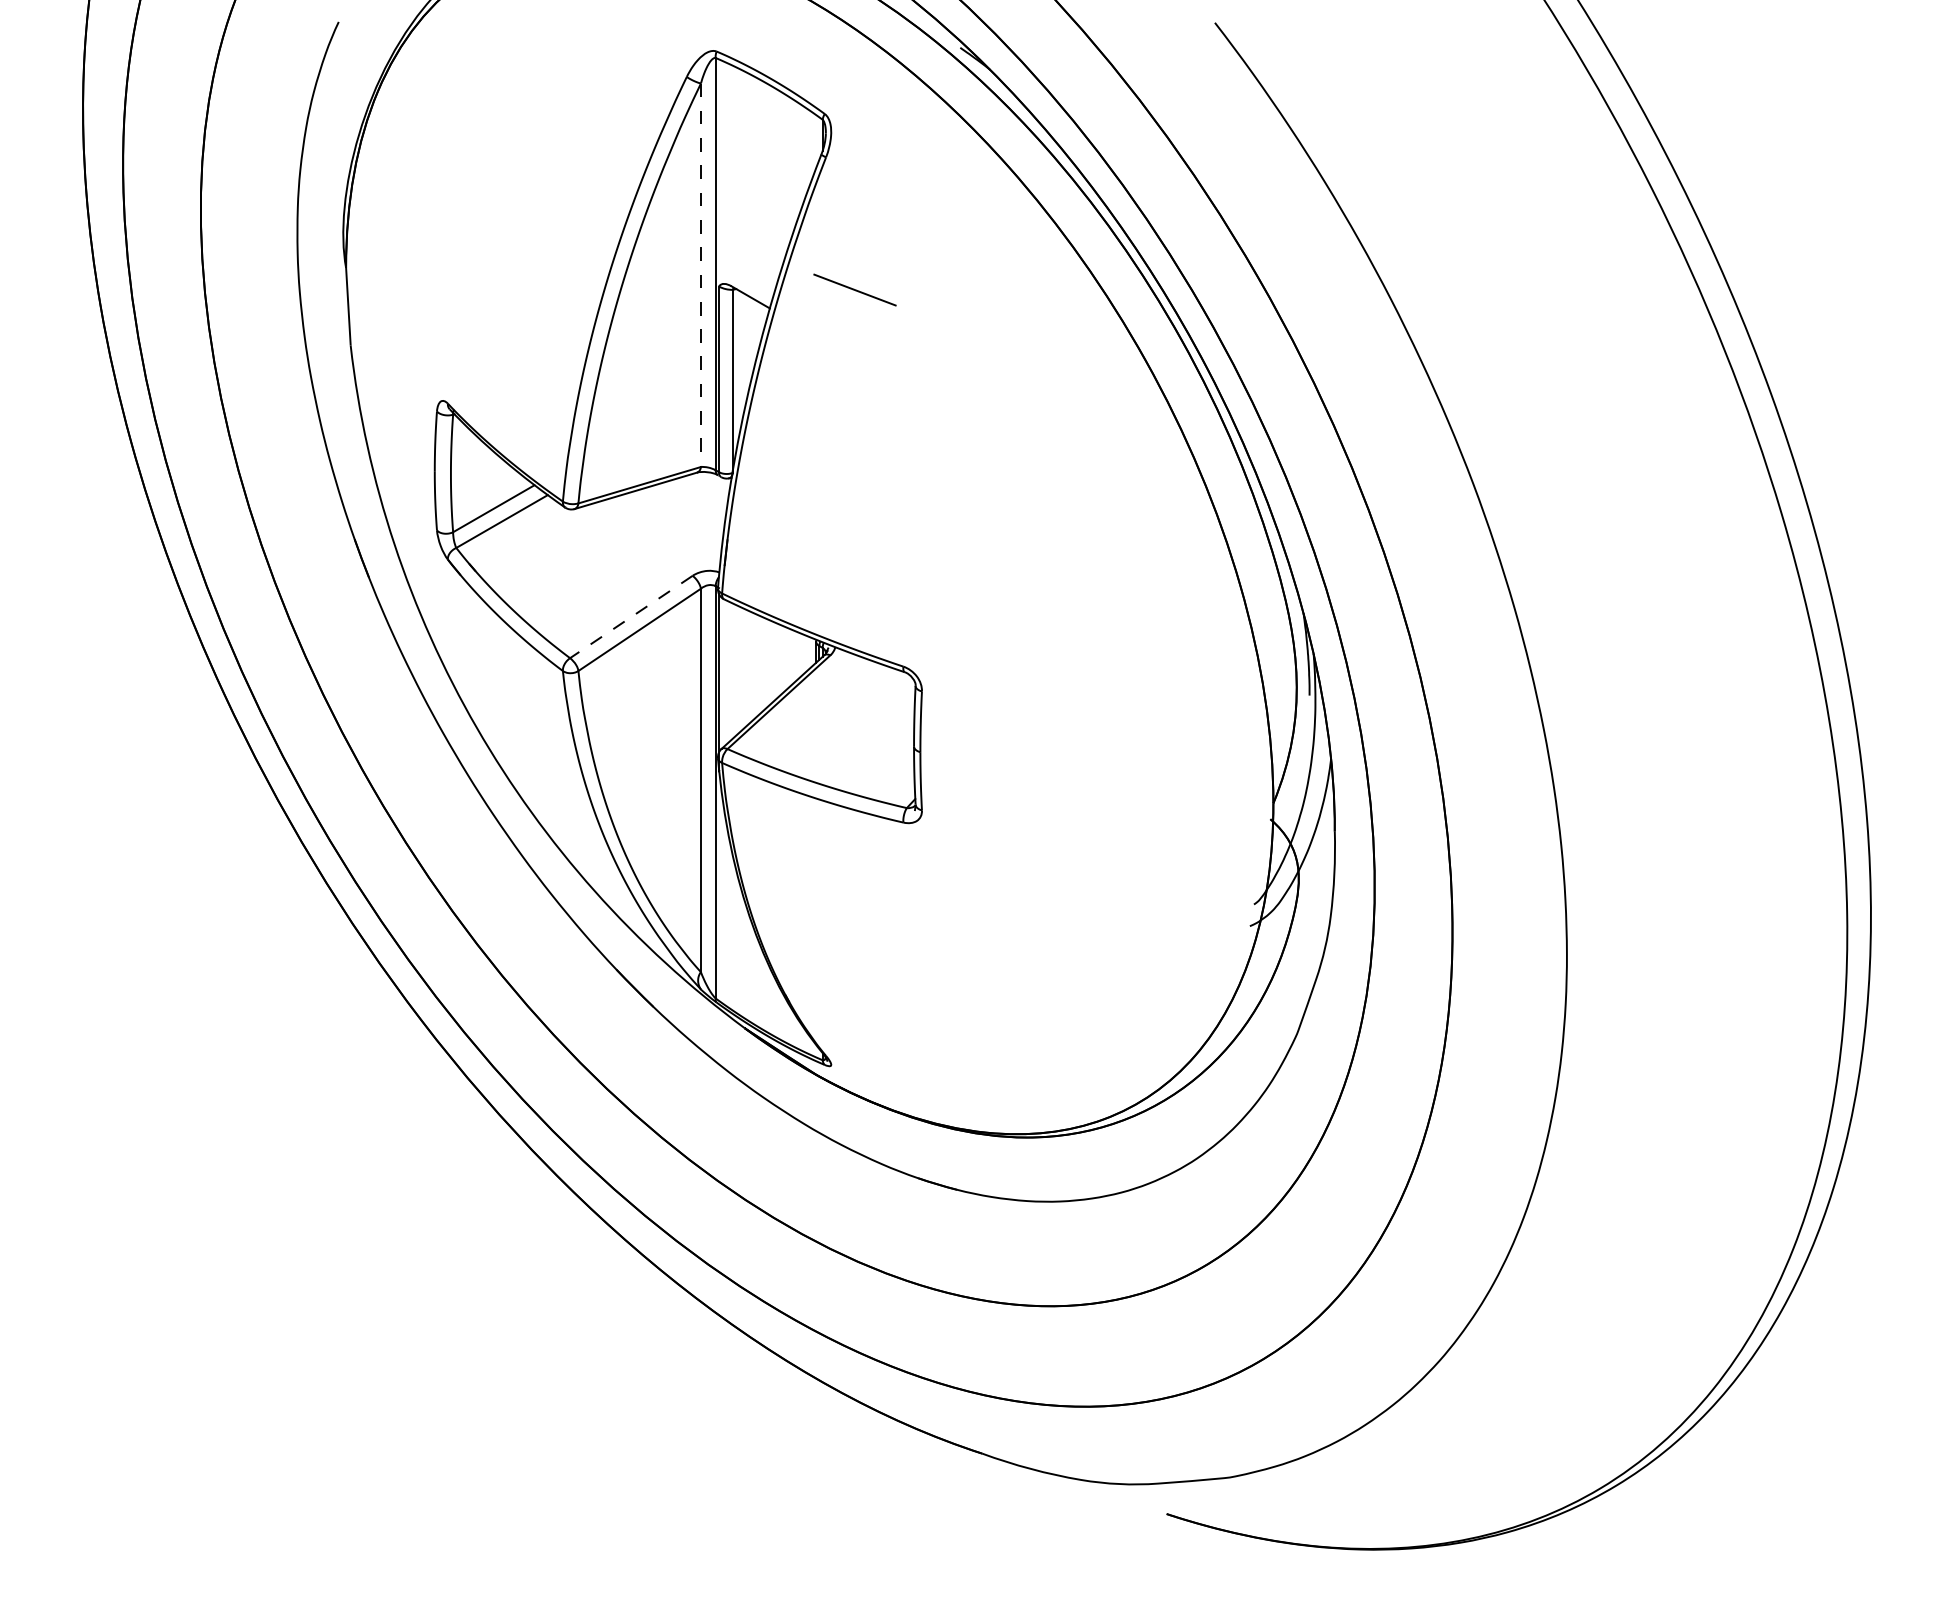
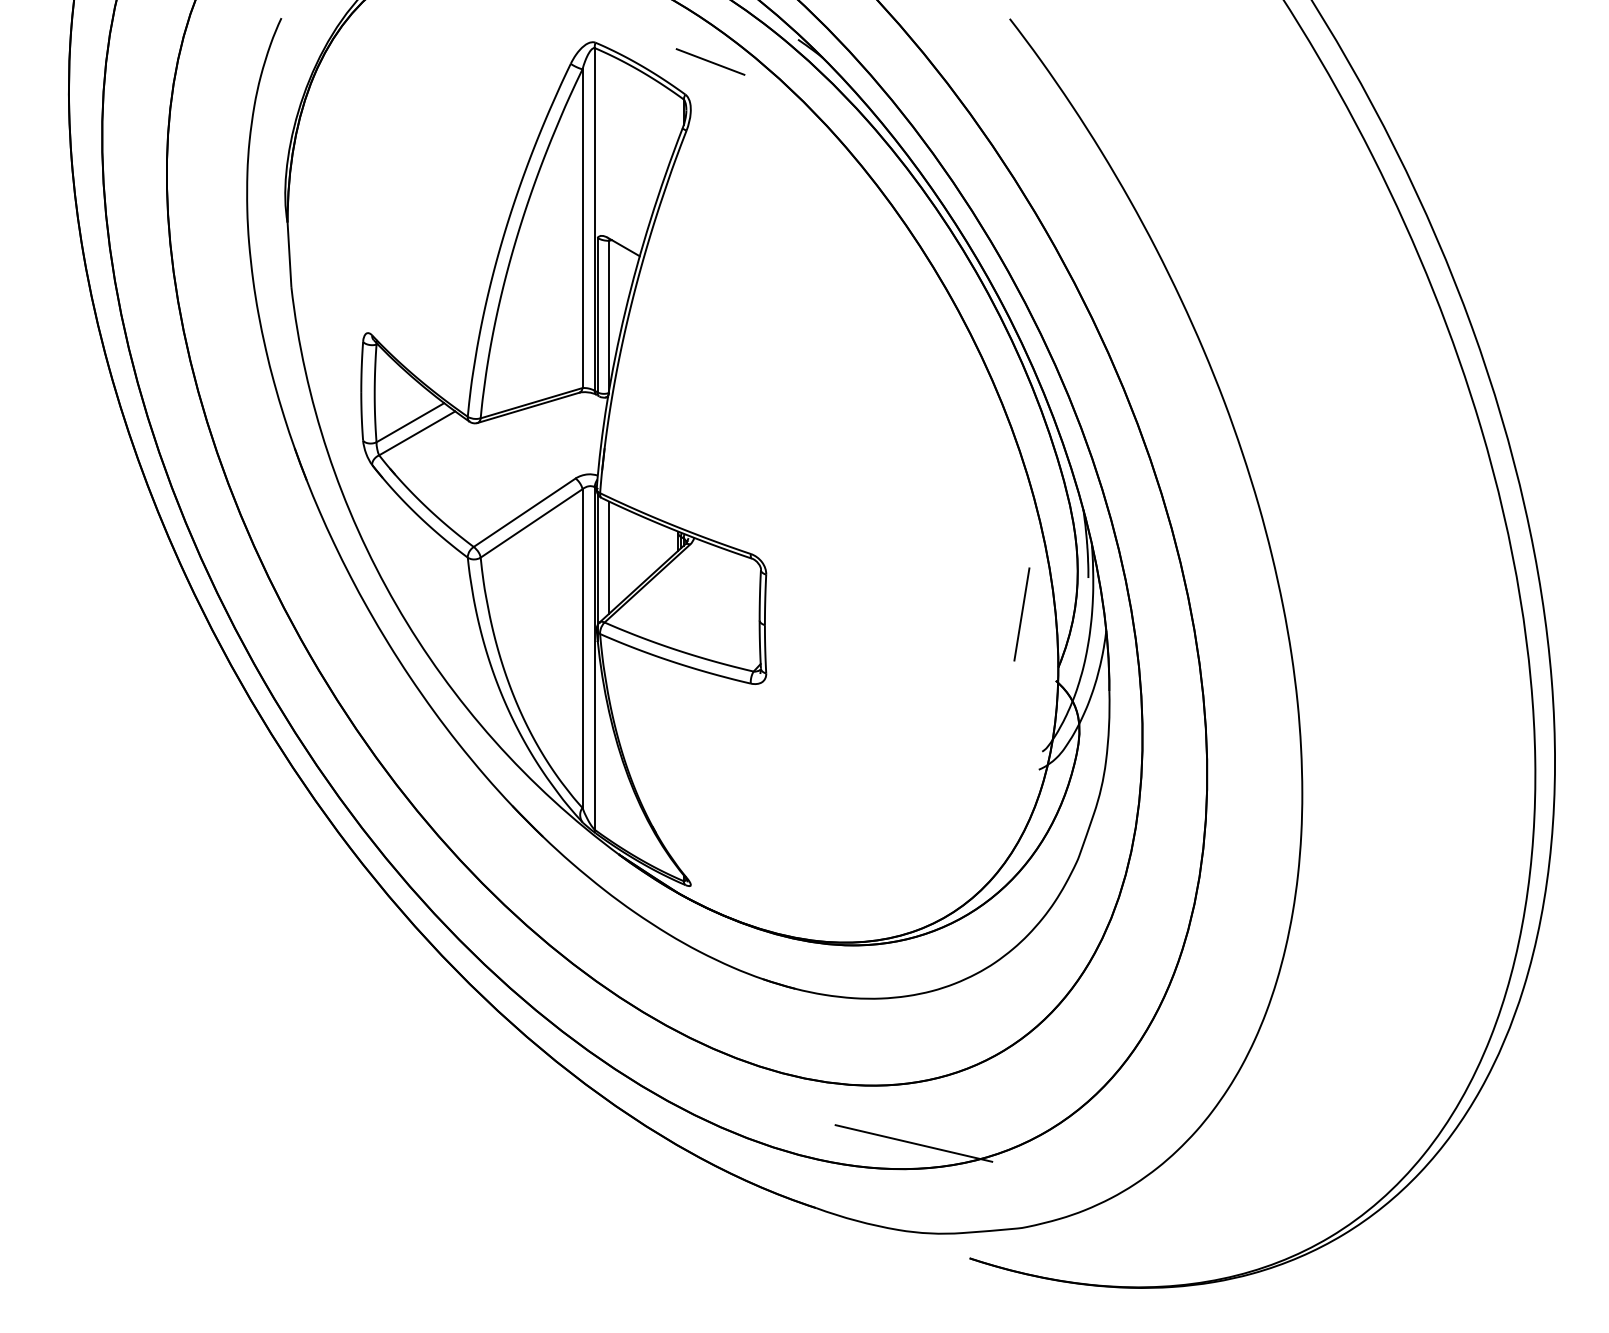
line: (700, 276) -> (582, 229), dashed -> solid
line: (854, 289) -> (710, 61), moved
line: (631, 617) -> (524, 513), dashed -> solid
line: (733, 670) -> (609, 557), added
line: (1229, 739) -> (1021, 614), added
line: (1099, 1375) -> (913, 1143), added

